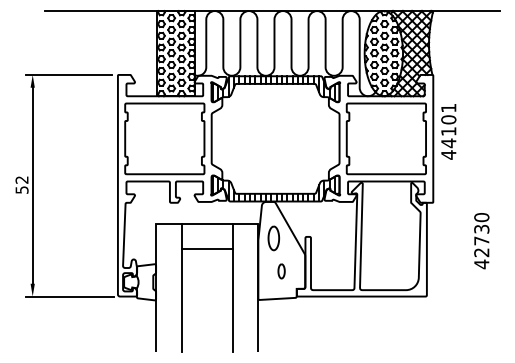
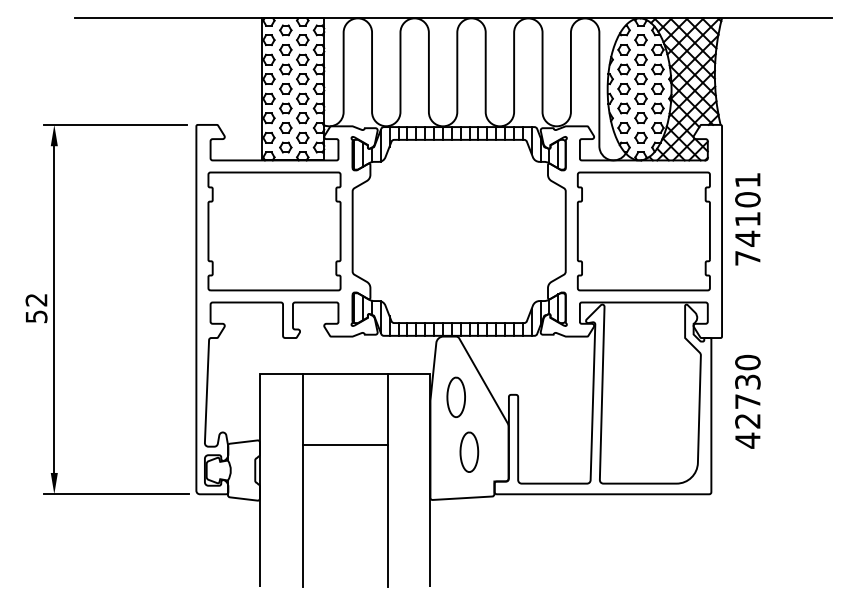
text: (448, 154) -> (747, 257), 44101 -> 74101
text: (481, 241) -> (747, 402), moved
line: (206, 248) -> (343, 444), moved
part: (281, 271) -> (469, 452), size x1.67

